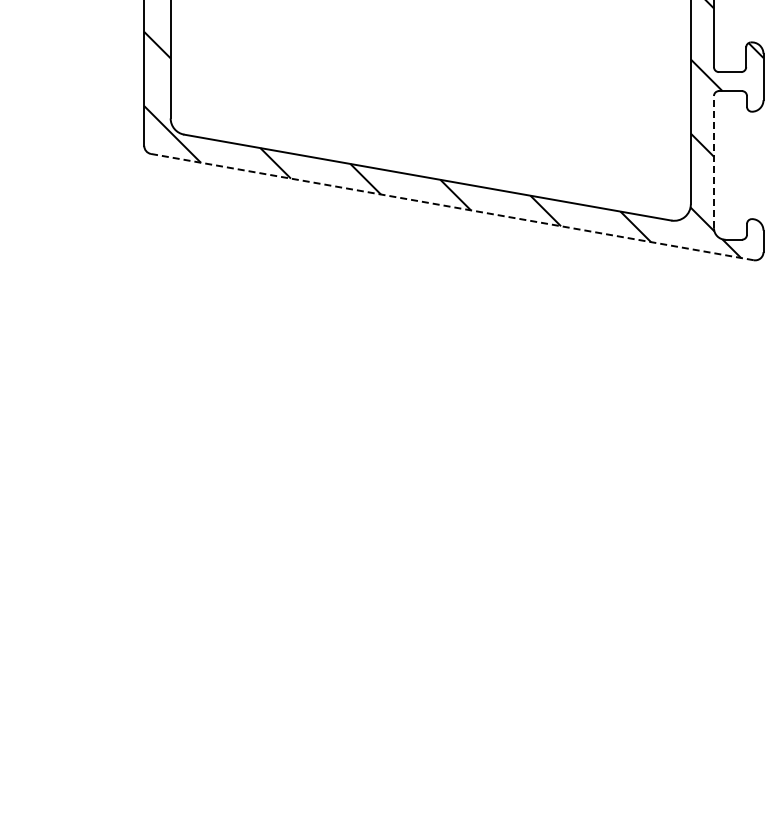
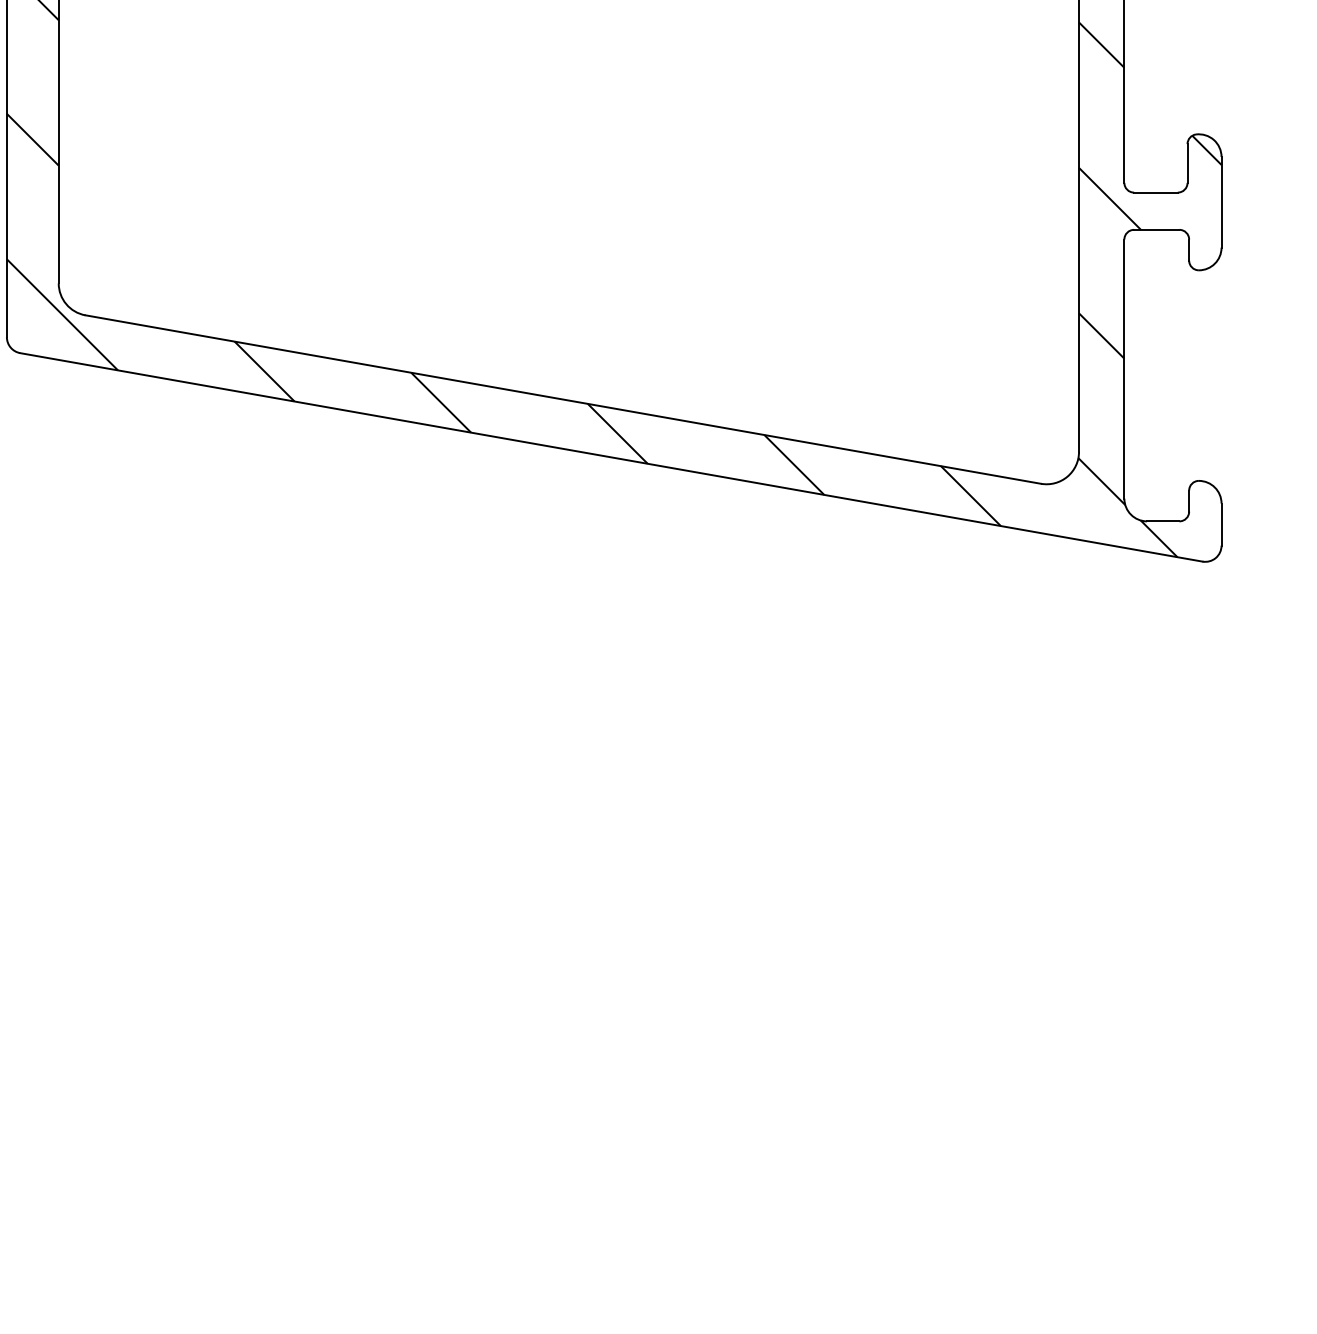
line: (713, 161) -> (1123, 367), dashed -> solid
line: (452, 207) -> (611, 458), dashed -> solid

